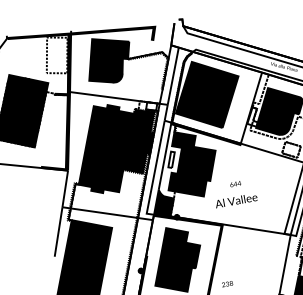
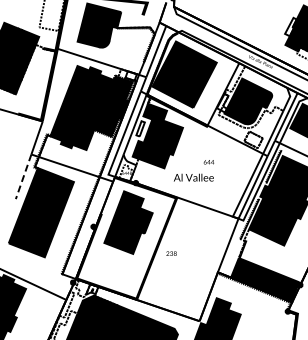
text: (235, 184) -> (208, 162), moved
fill: (163, 202) -> (125, 167), removed
line: (58, 231) -> (23, 176), solid -> dashed

